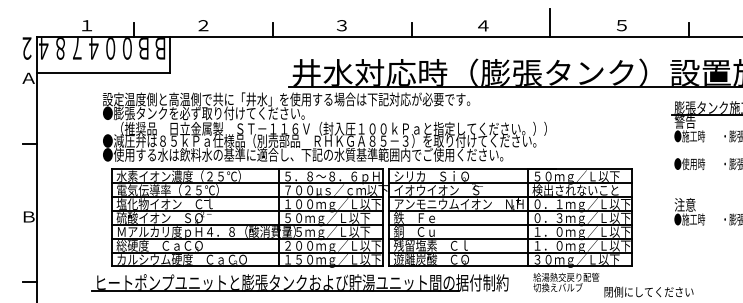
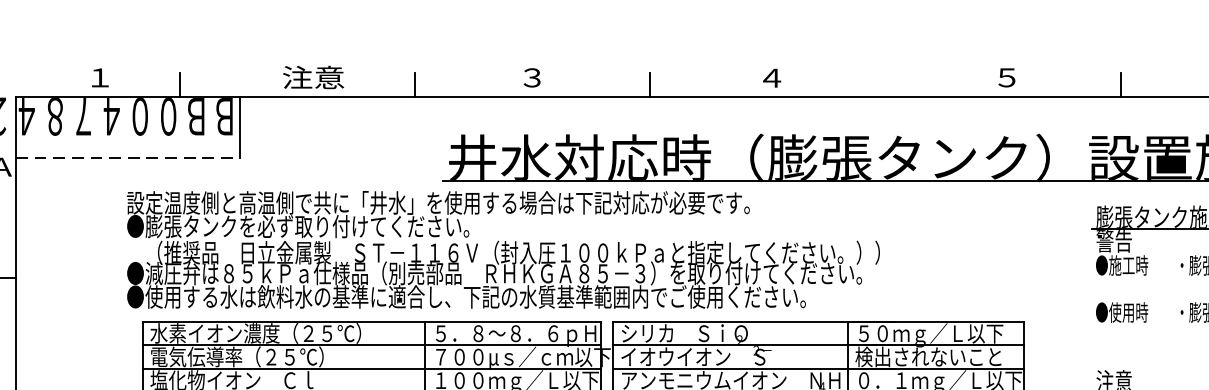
line: (550, 22) -> (885, 72), removed
text: (212, 25) -> (312, 77), ２ -> 注意
line: (103, 72) -> (128, 157), solid -> dashed

